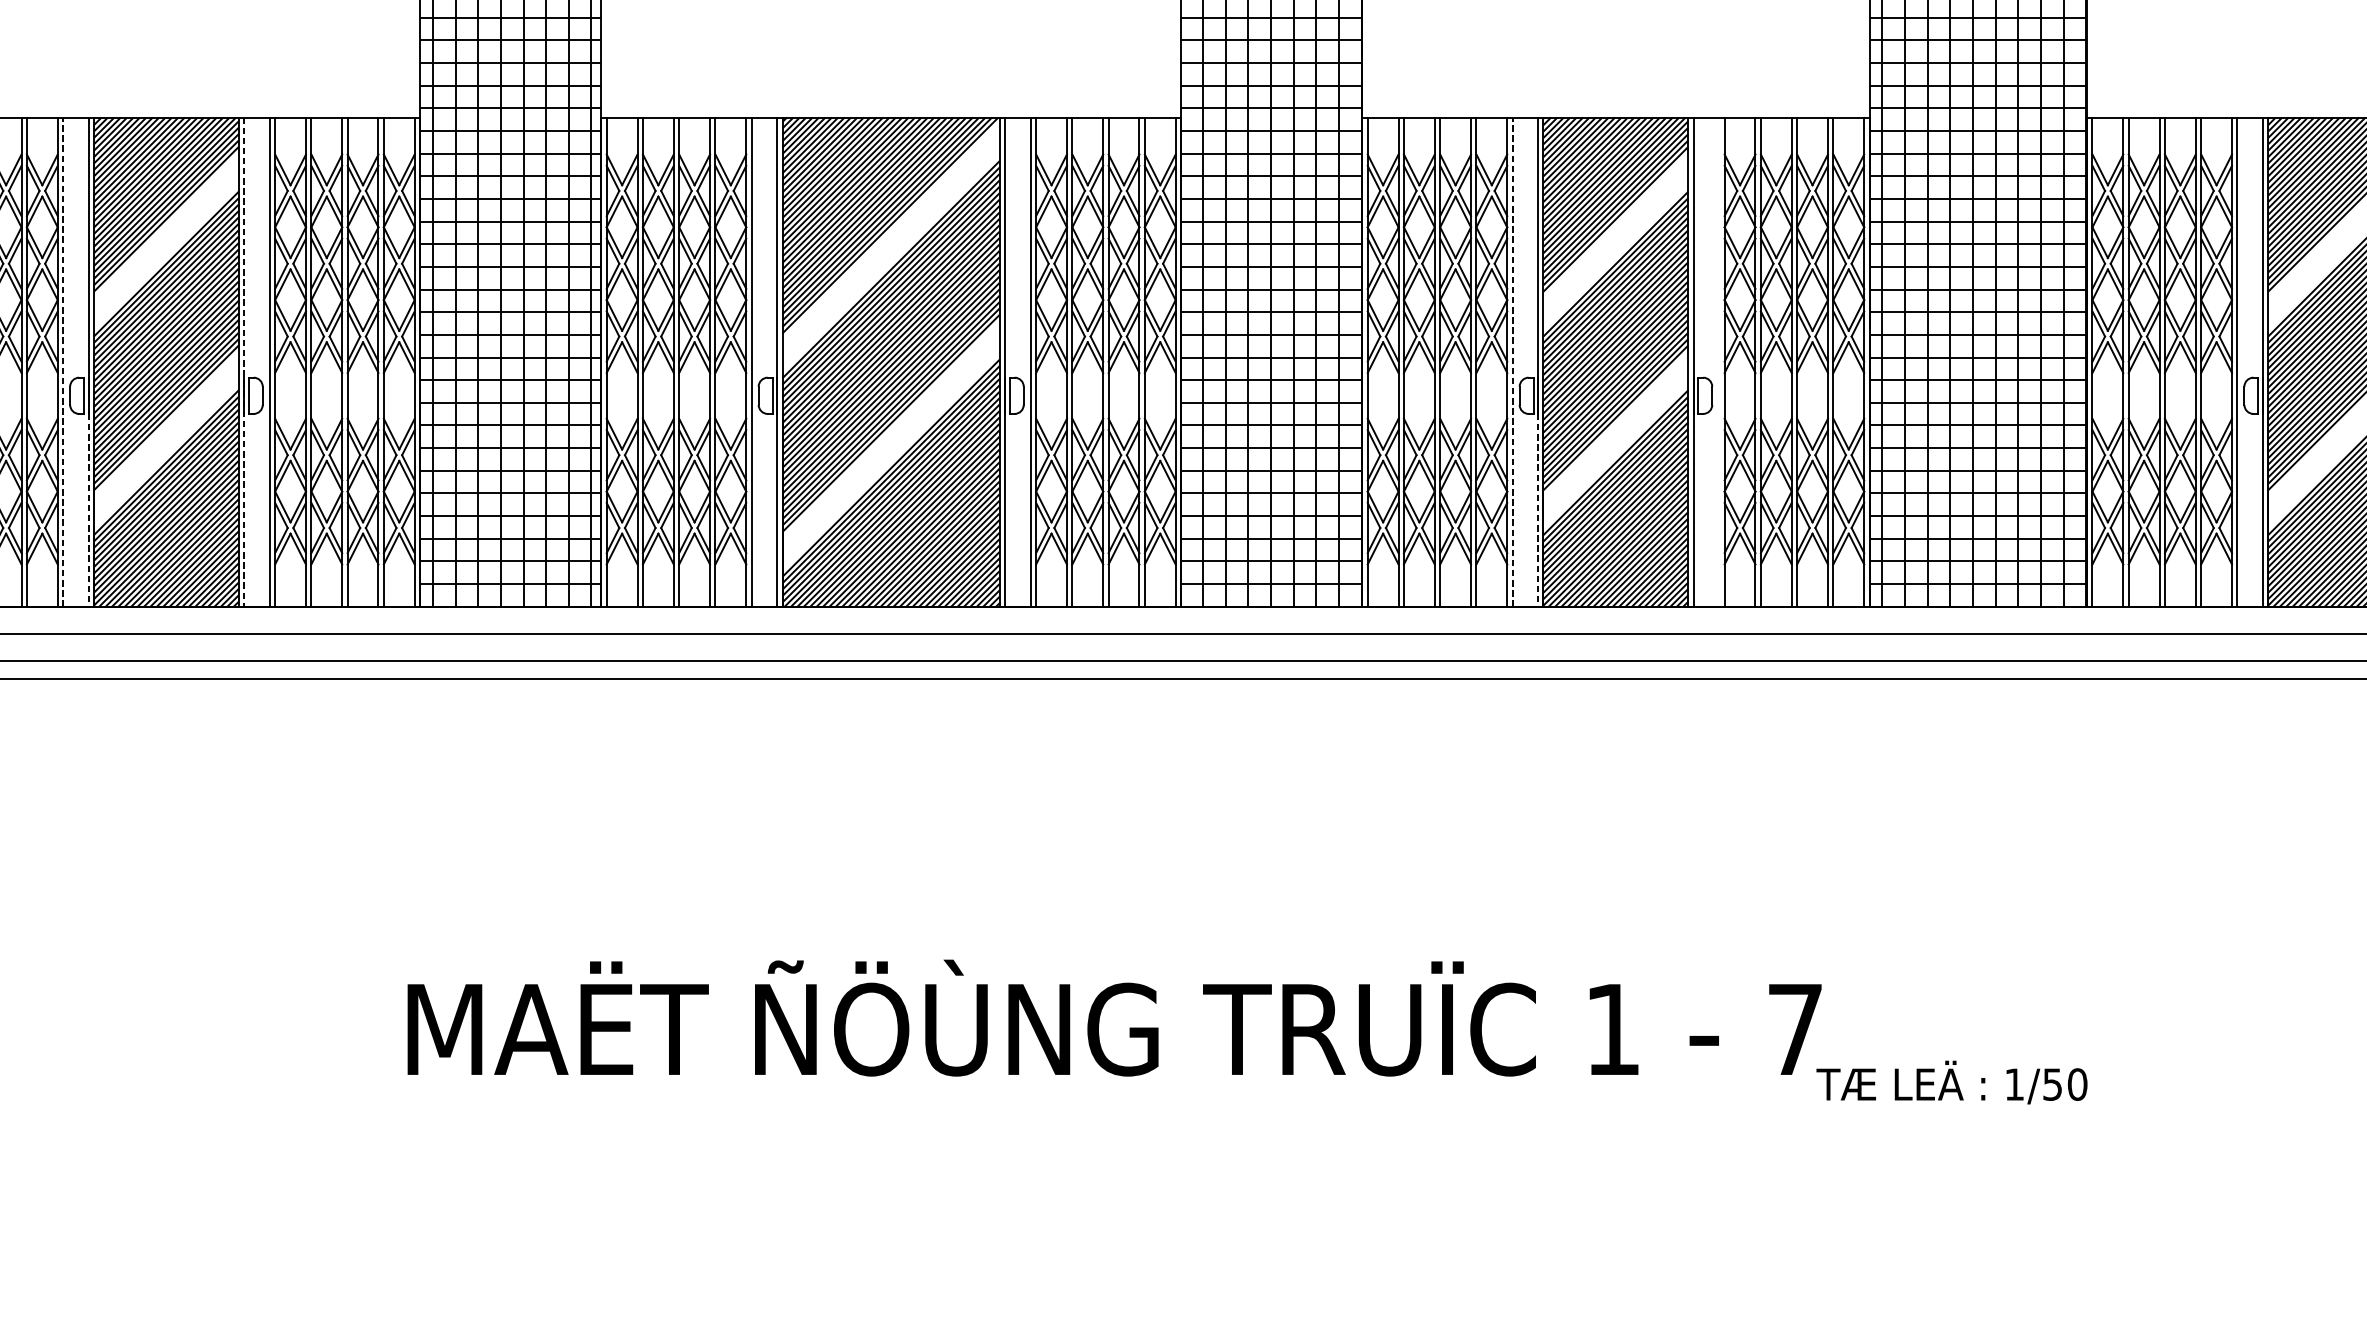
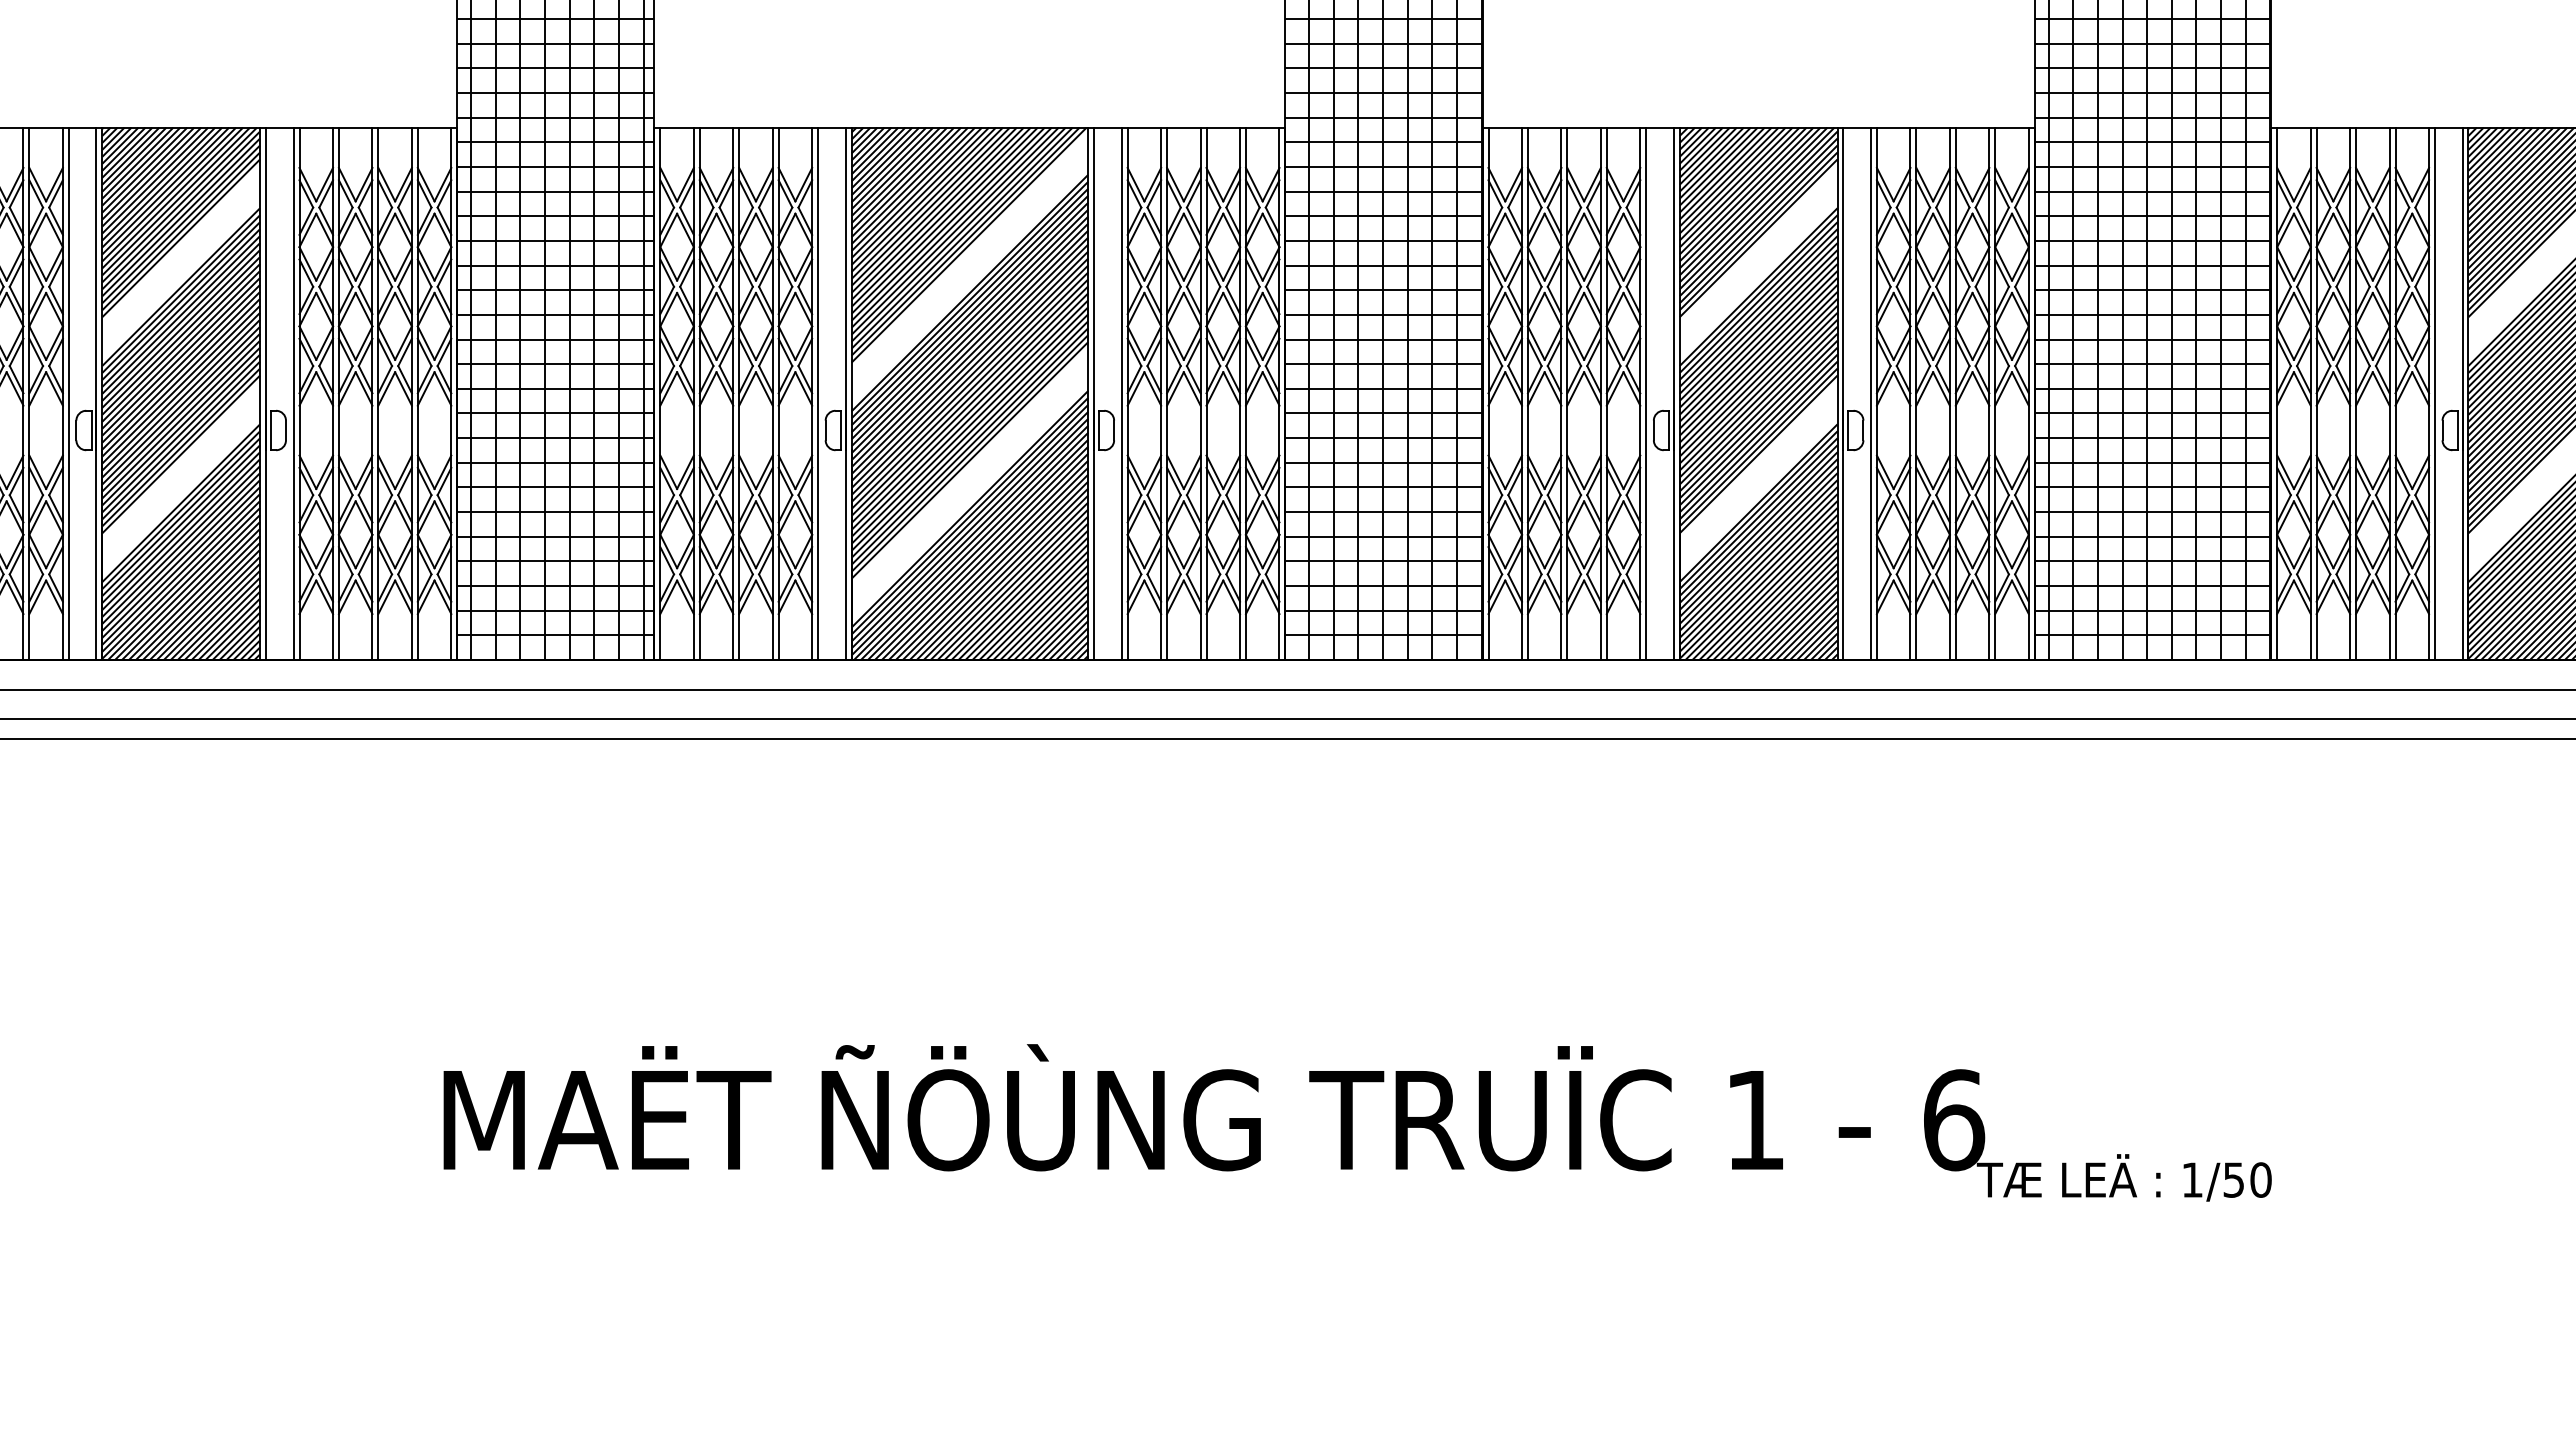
line: (62, 361) -> (68, 393), dashed -> solid
line: (1512, 361) -> (1646, 393), dashed -> solid
line: (1719, 361) -> (1871, 393), added
line: (243, 362) -> (265, 394), dashed -> solid
line: (88, 510) -> (96, 555), dashed -> solid
line: (1537, 510) -> (1673, 555), dashed -> solid
text: (1795, 1029) -> (1954, 1120), 7 -> 6

